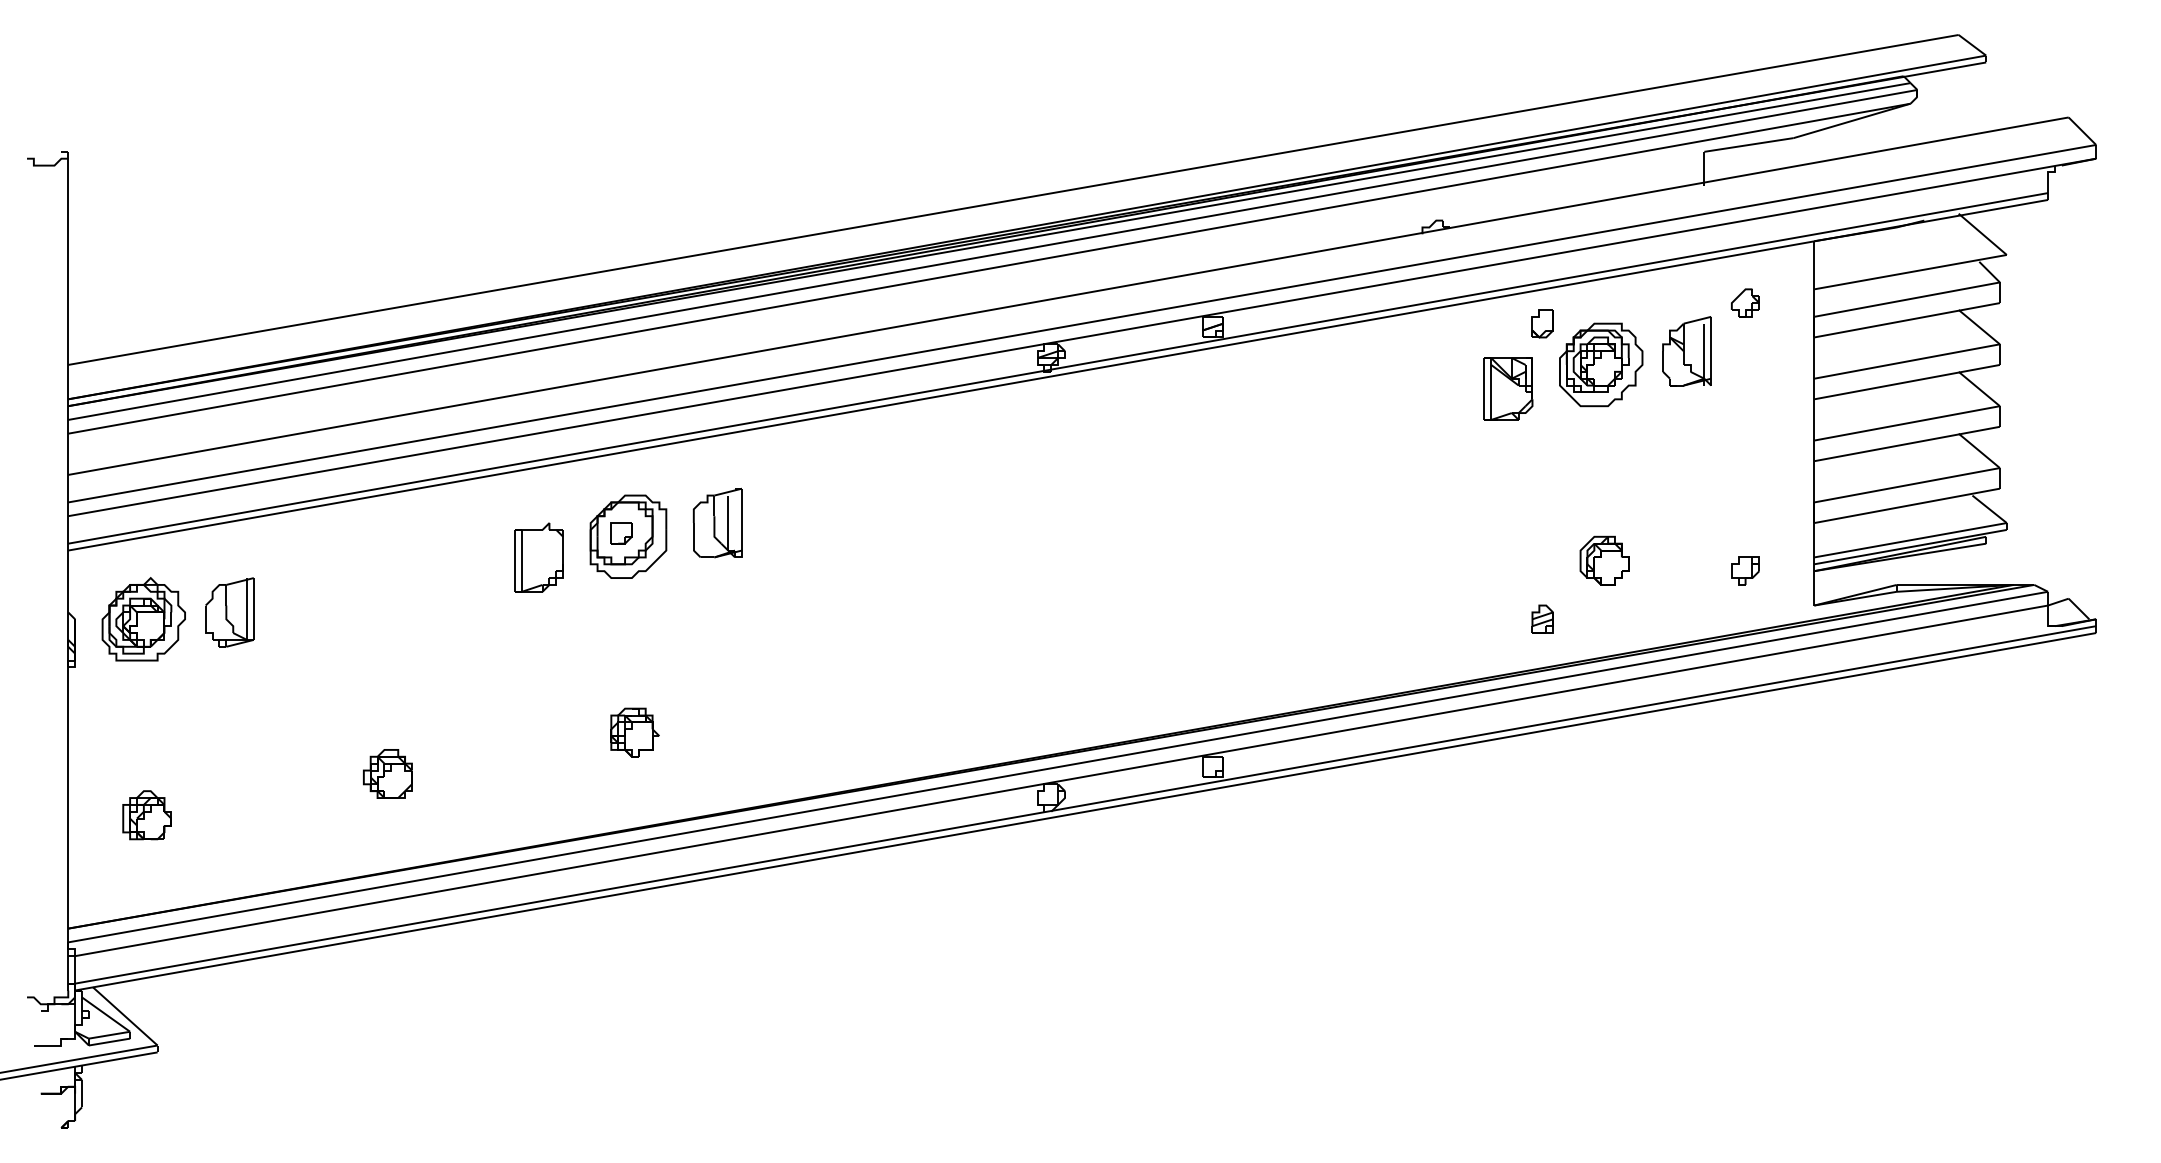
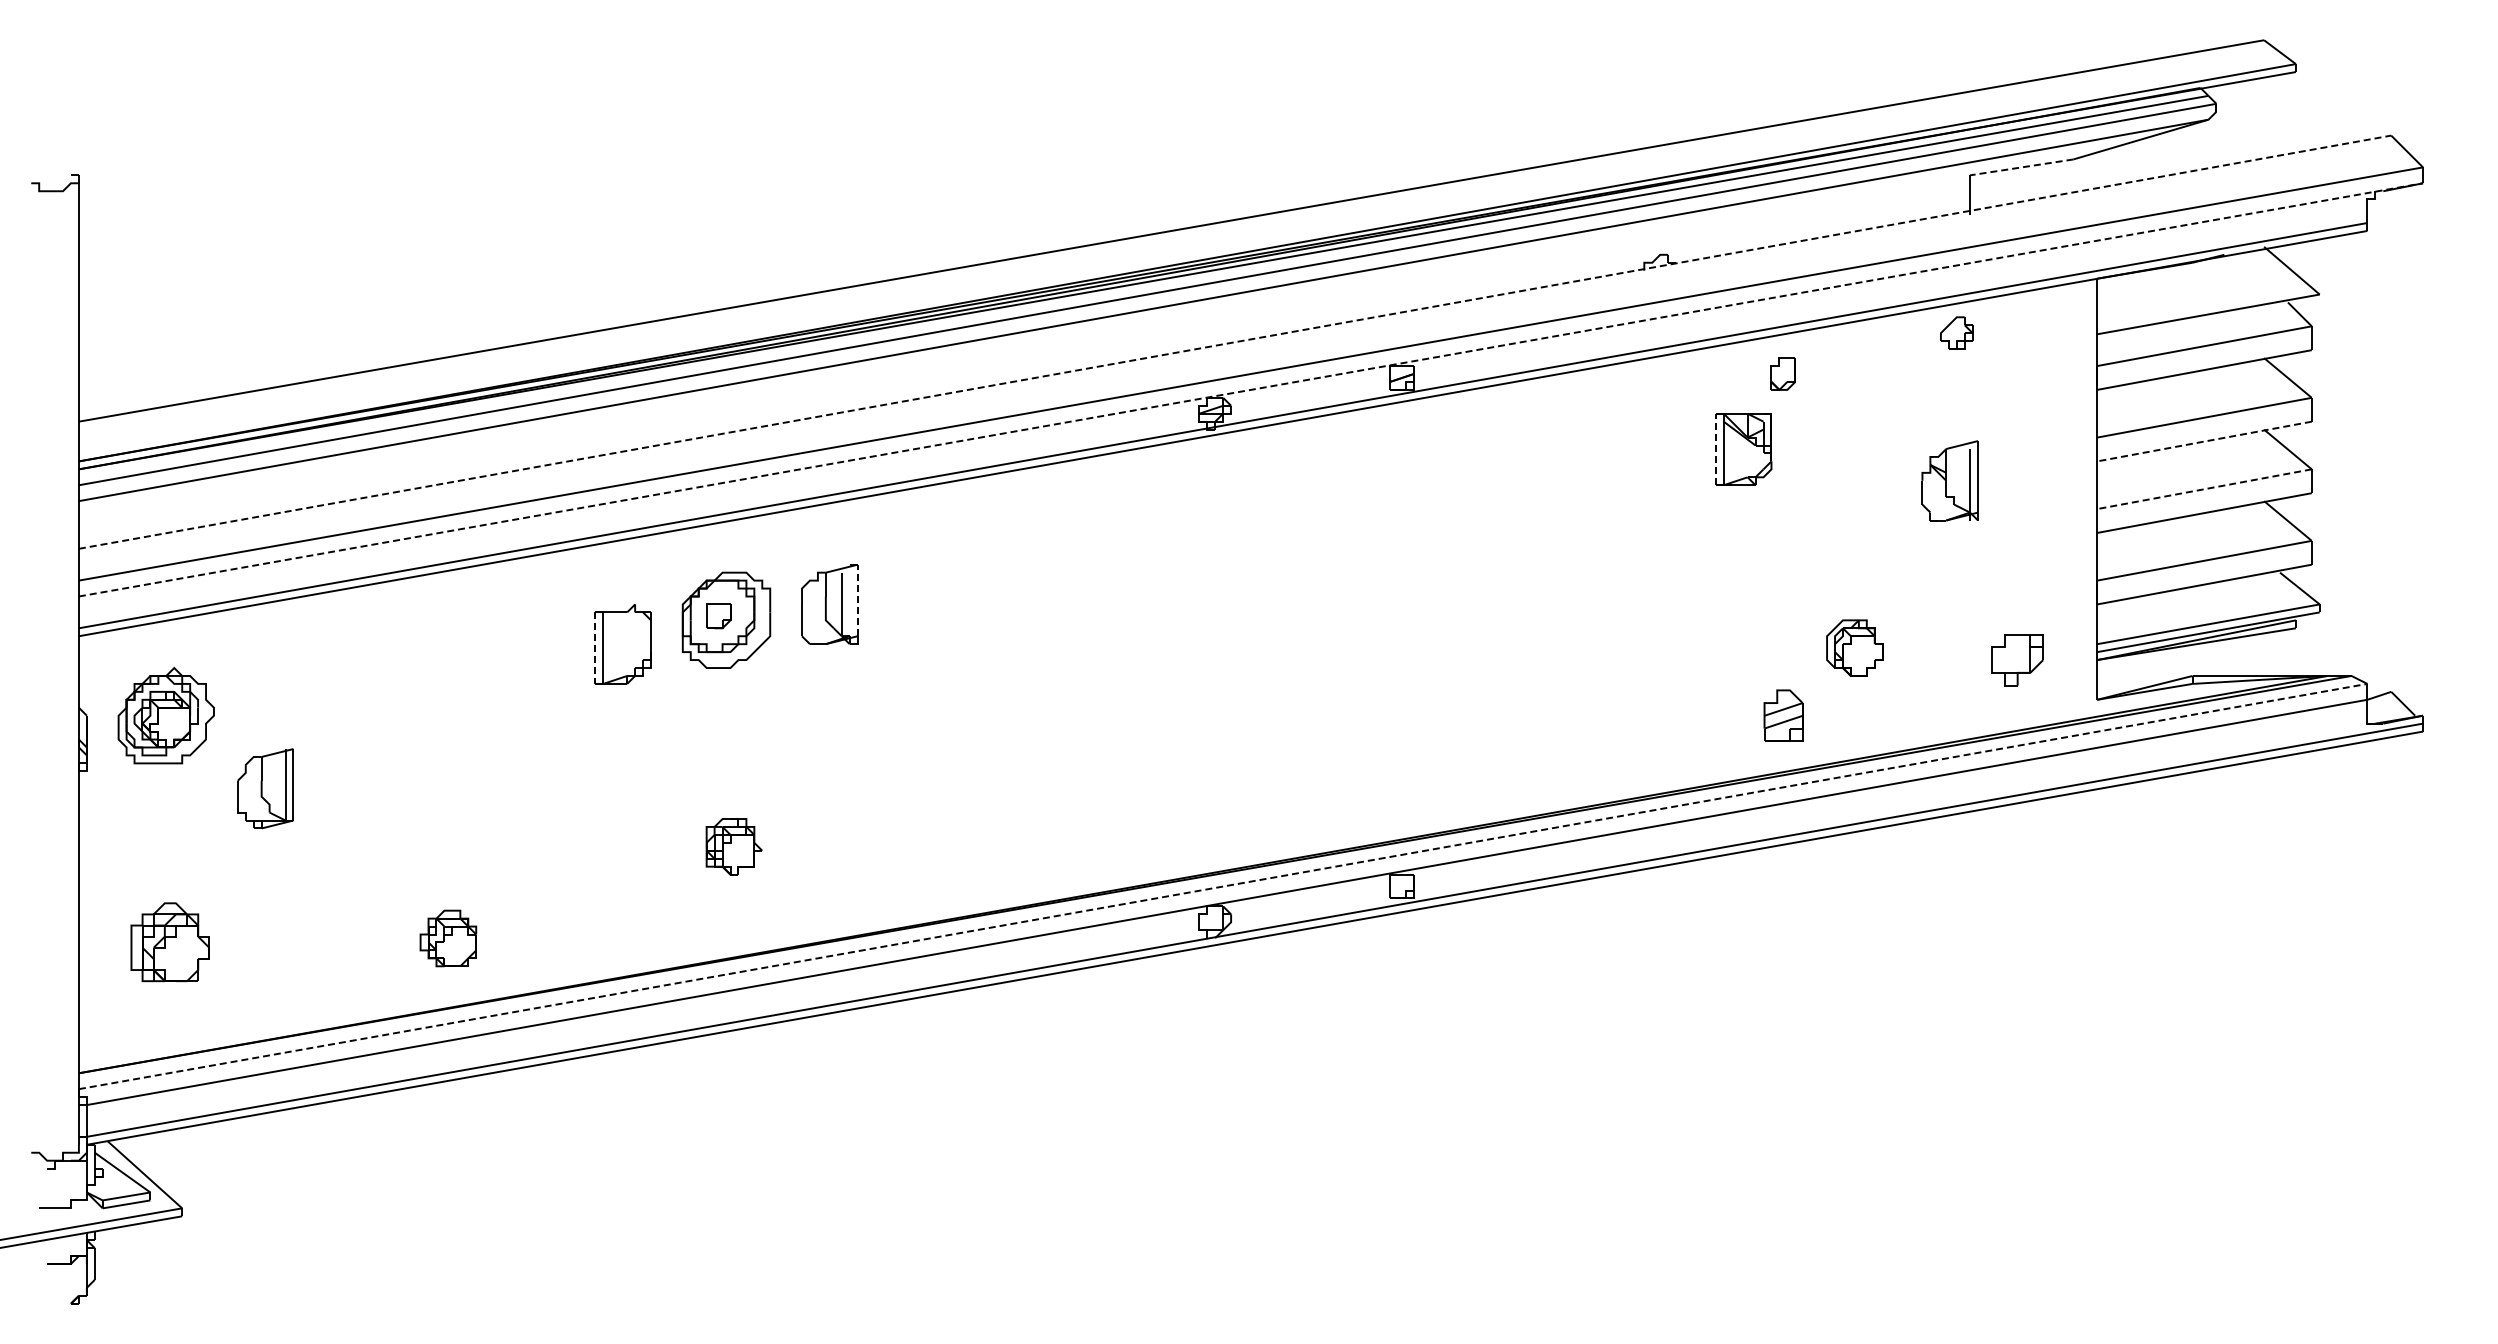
line: (1748, 145) -> (2021, 167), solid -> dashed
line: (1068, 296) -> (1235, 342), solid -> dashed
part: (1745, 302) -> (1956, 332), moved
line: (1082, 337) -> (1251, 389), solid -> dashed
part: (1686, 350) -> (1949, 480), moved
part: (1600, 364) -> (1850, 421), removed
line: (1907, 382) -> (2204, 441), solid -> dashed
line: (1484, 389) -> (1715, 449), solid -> dashed
line: (1907, 423) -> (2204, 489), solid -> dashed
line: (741, 519) -> (857, 600), solid -> dashed
line: (515, 561) -> (595, 648), solid -> dashed
part: (1745, 570) -> (2017, 659), size x1.6
part: (229, 612) -> (265, 788), moved
part: (1542, 619) -> (1782, 715), size x1.6
line: (1058, 767) -> (1223, 886), solid -> dashed
part: (387, 773) -> (448, 938), moved
part: (146, 814) -> (169, 941), size x1.4

